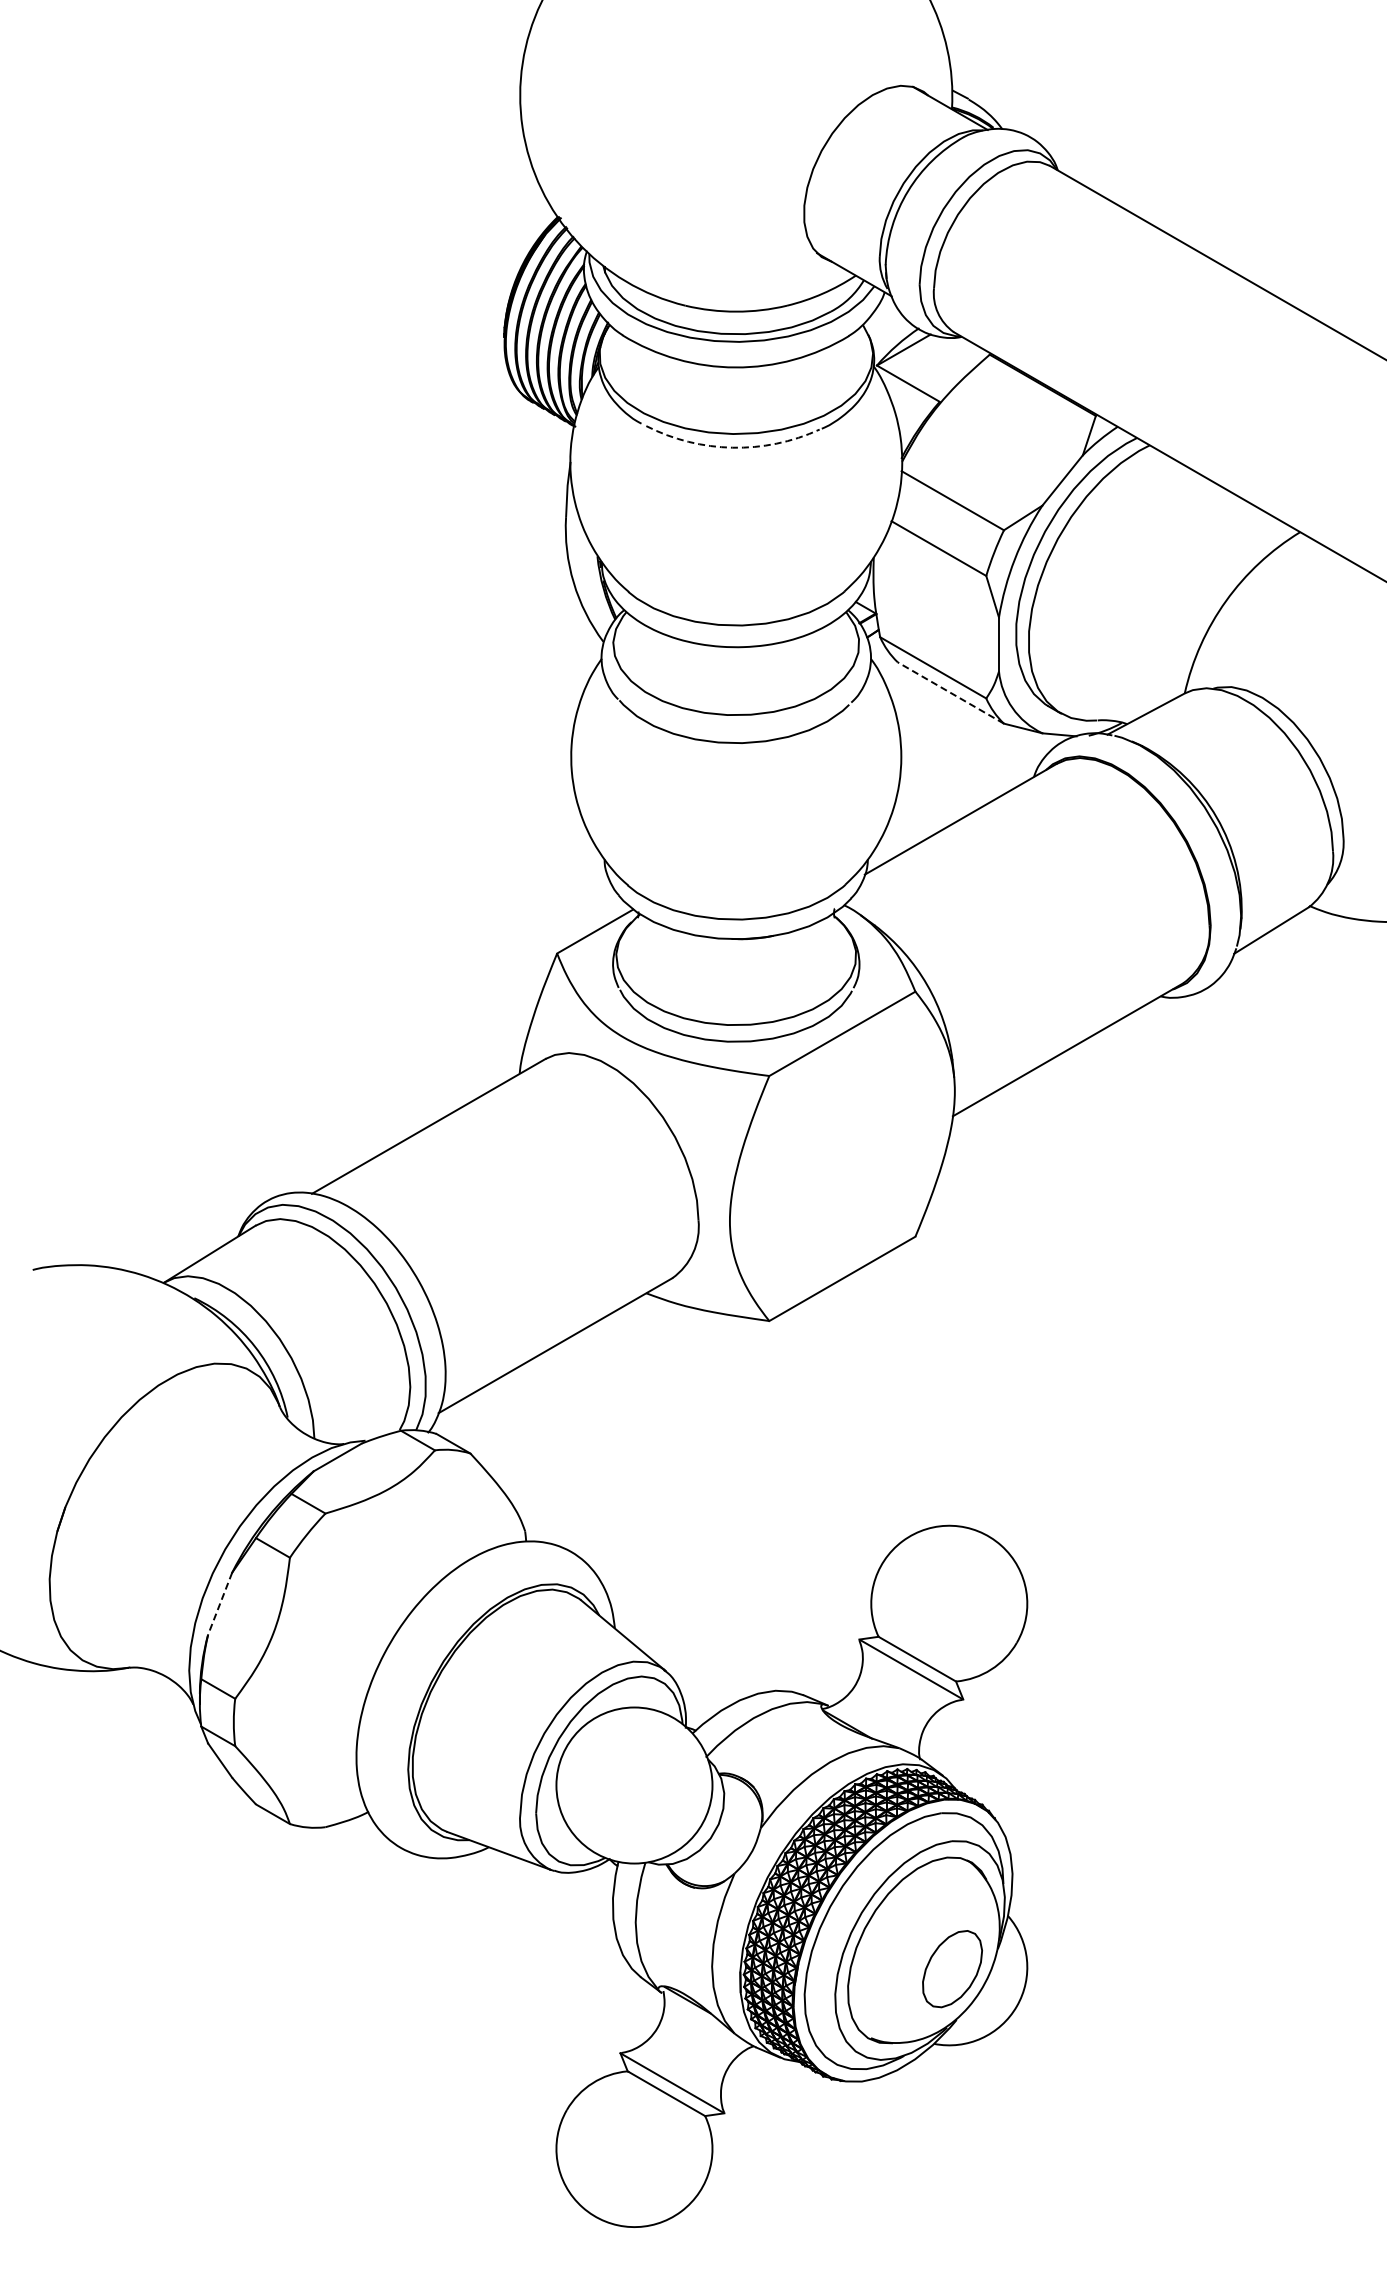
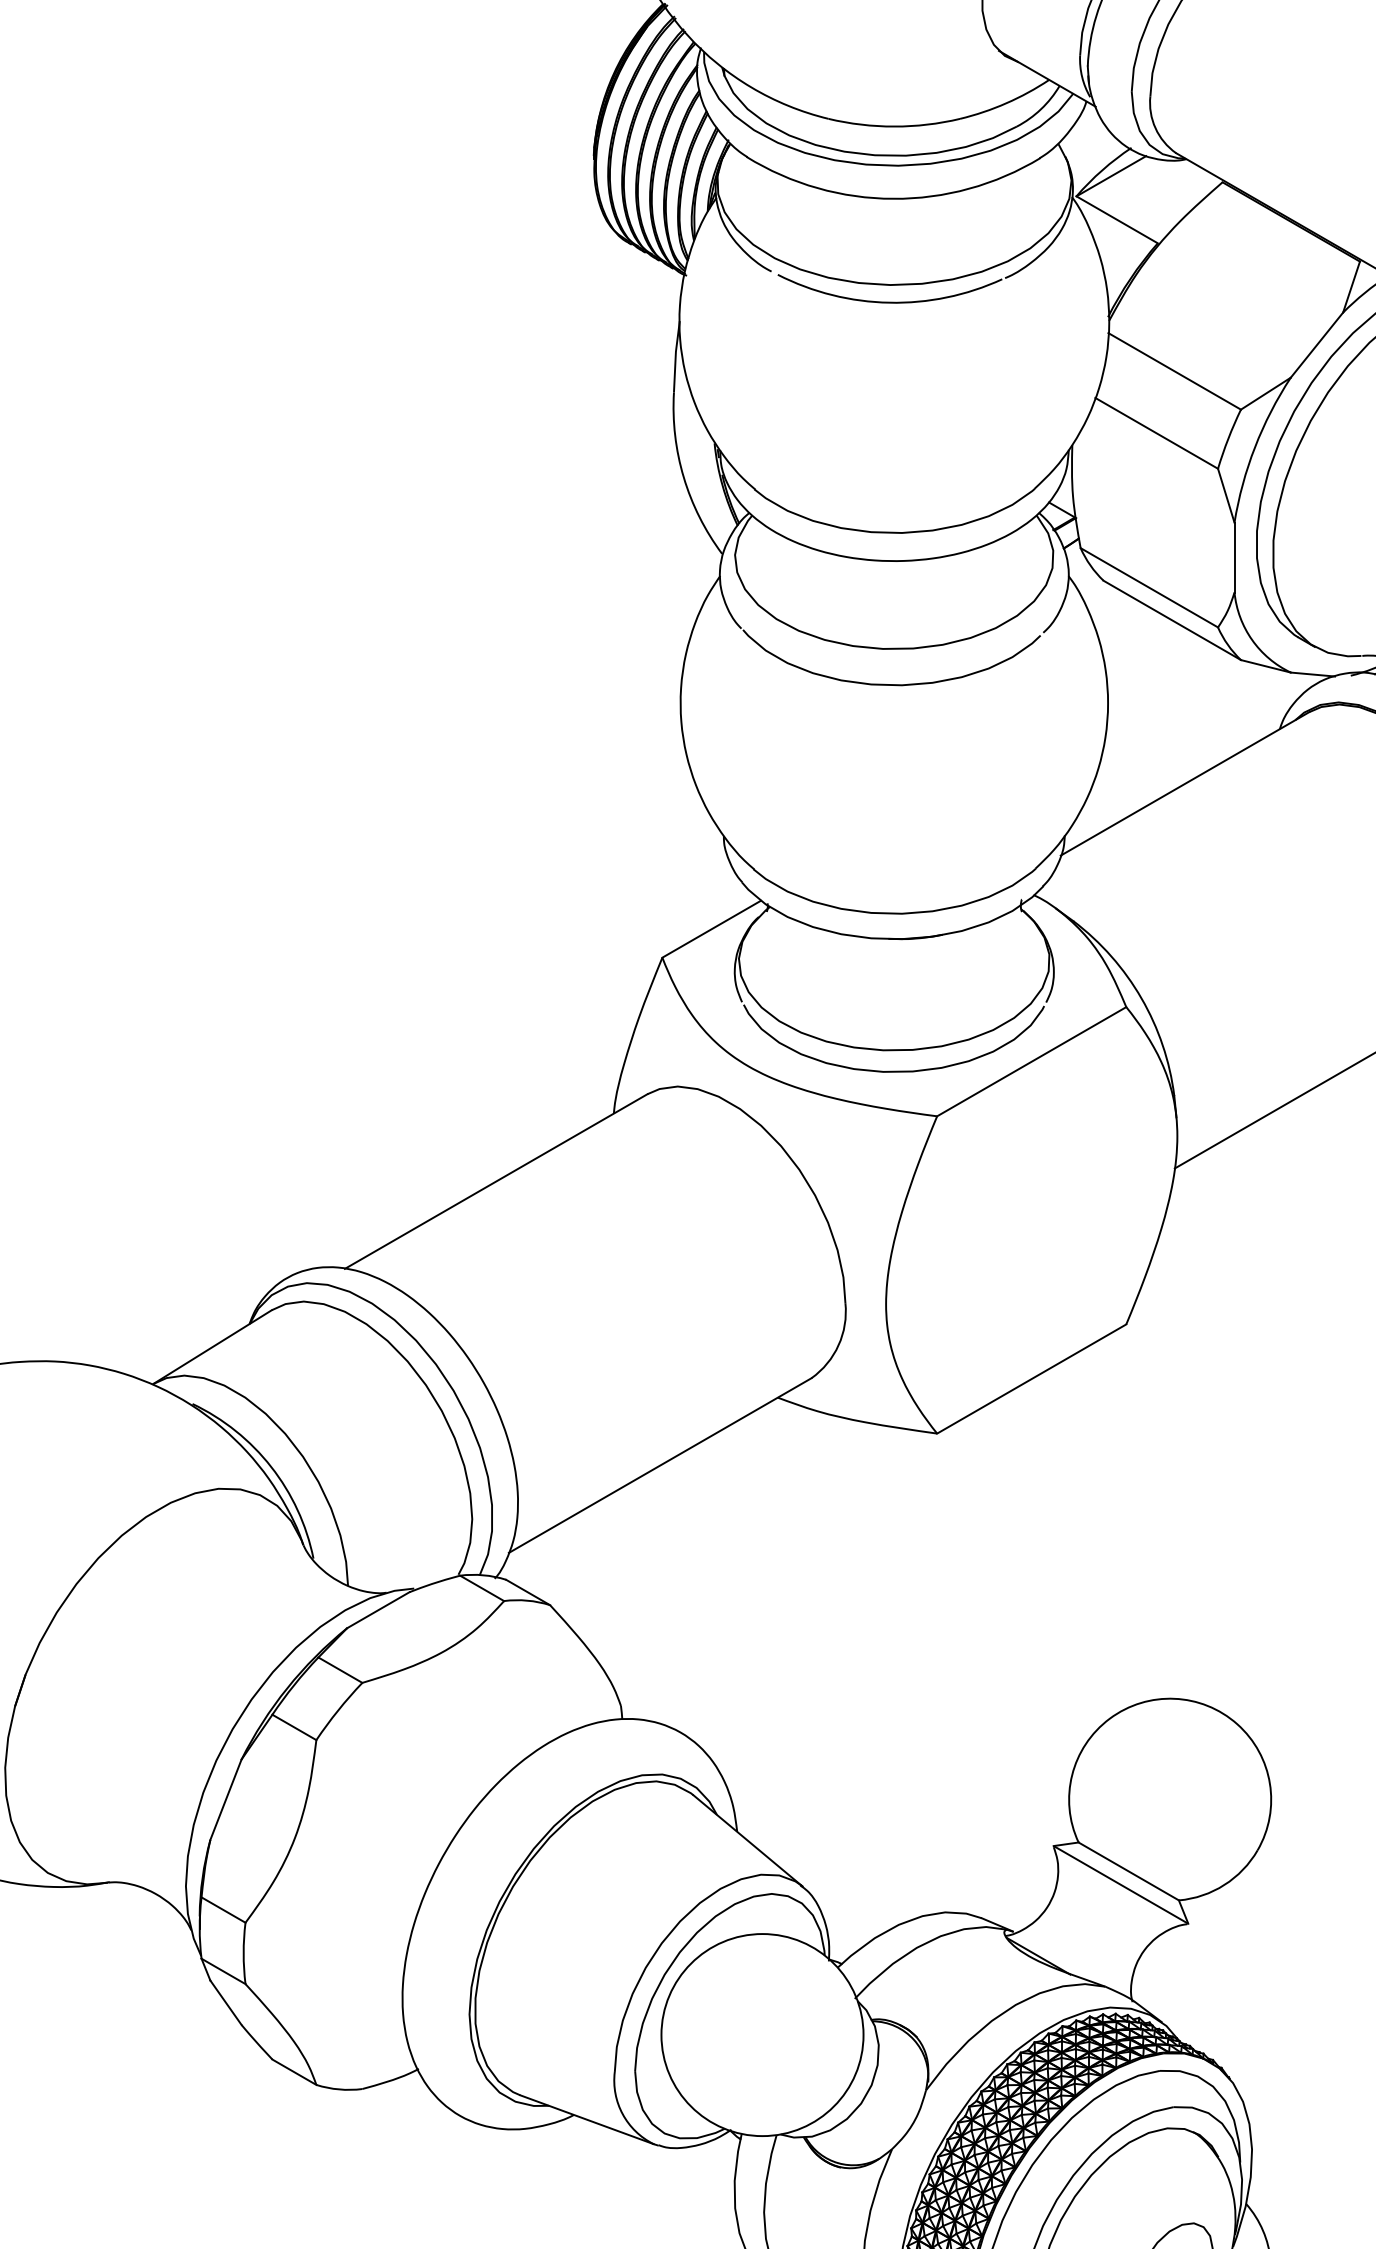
arc: (732, 447) -> (889, 302), dashed -> solid
line: (950, 692) -> (1171, 619), dashed -> solid
line: (219, 1604) -> (225, 1800), dashed -> solid

